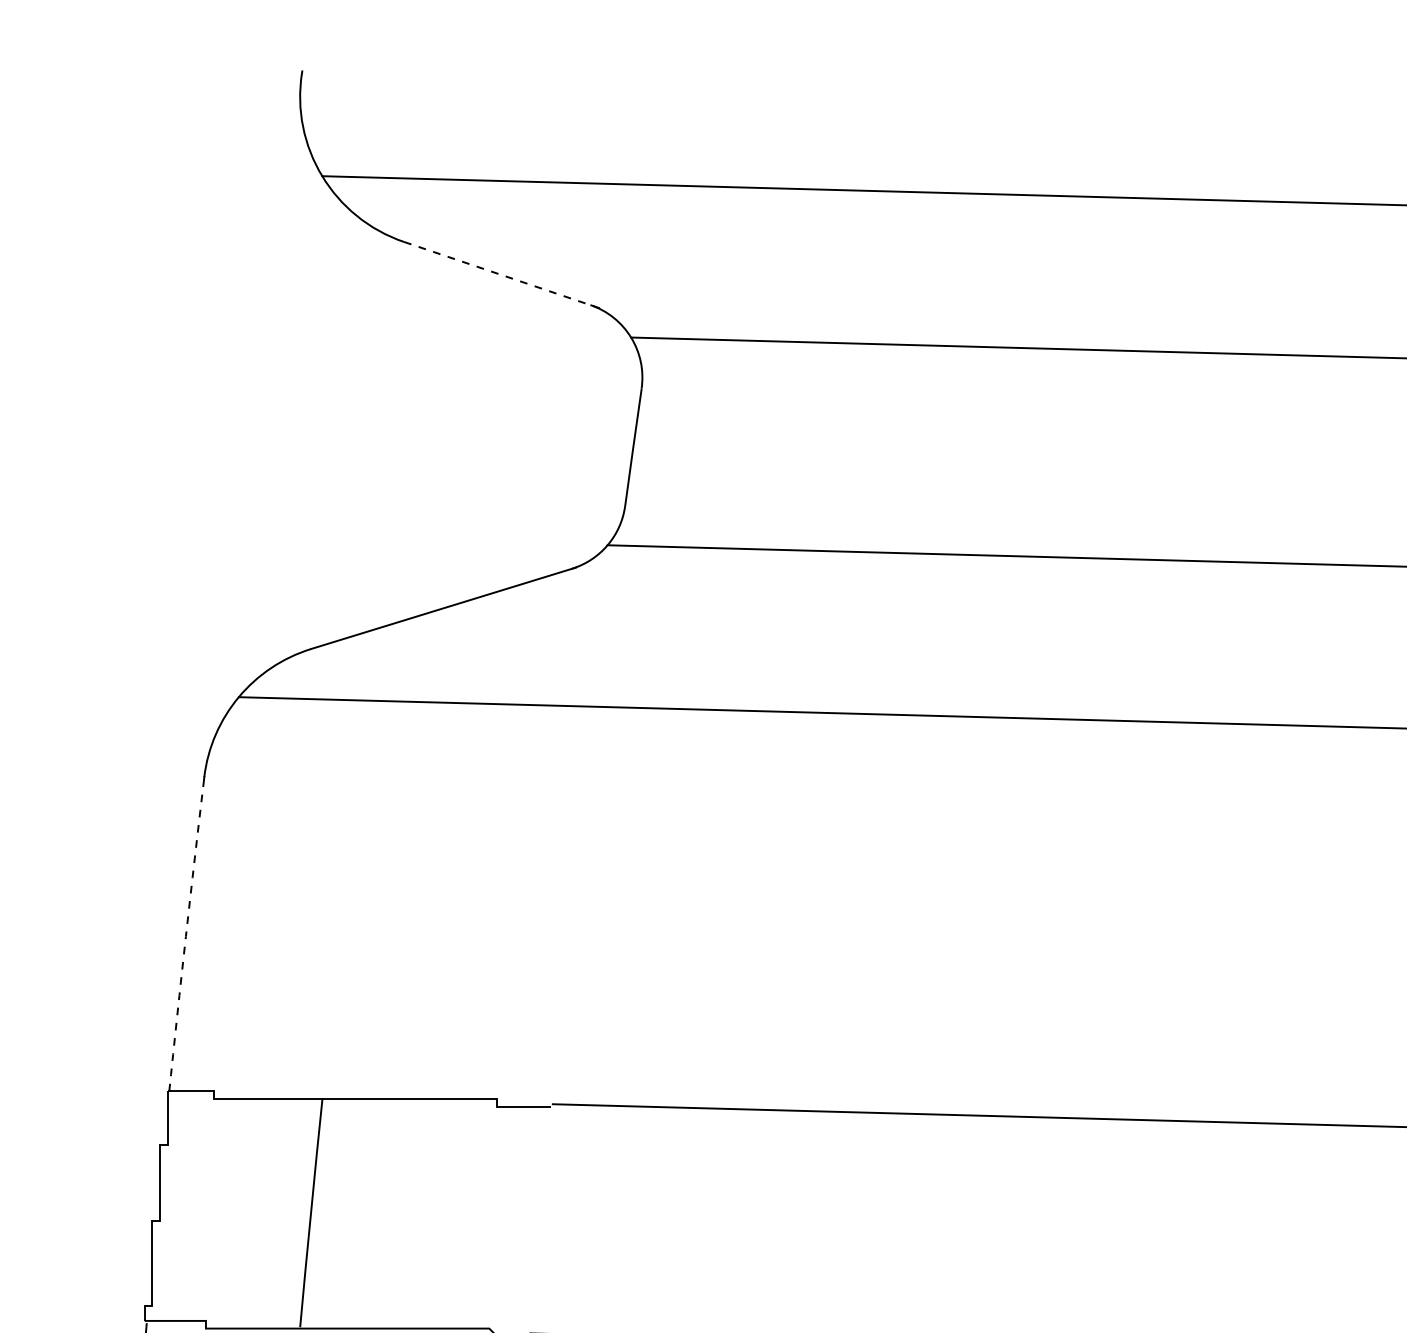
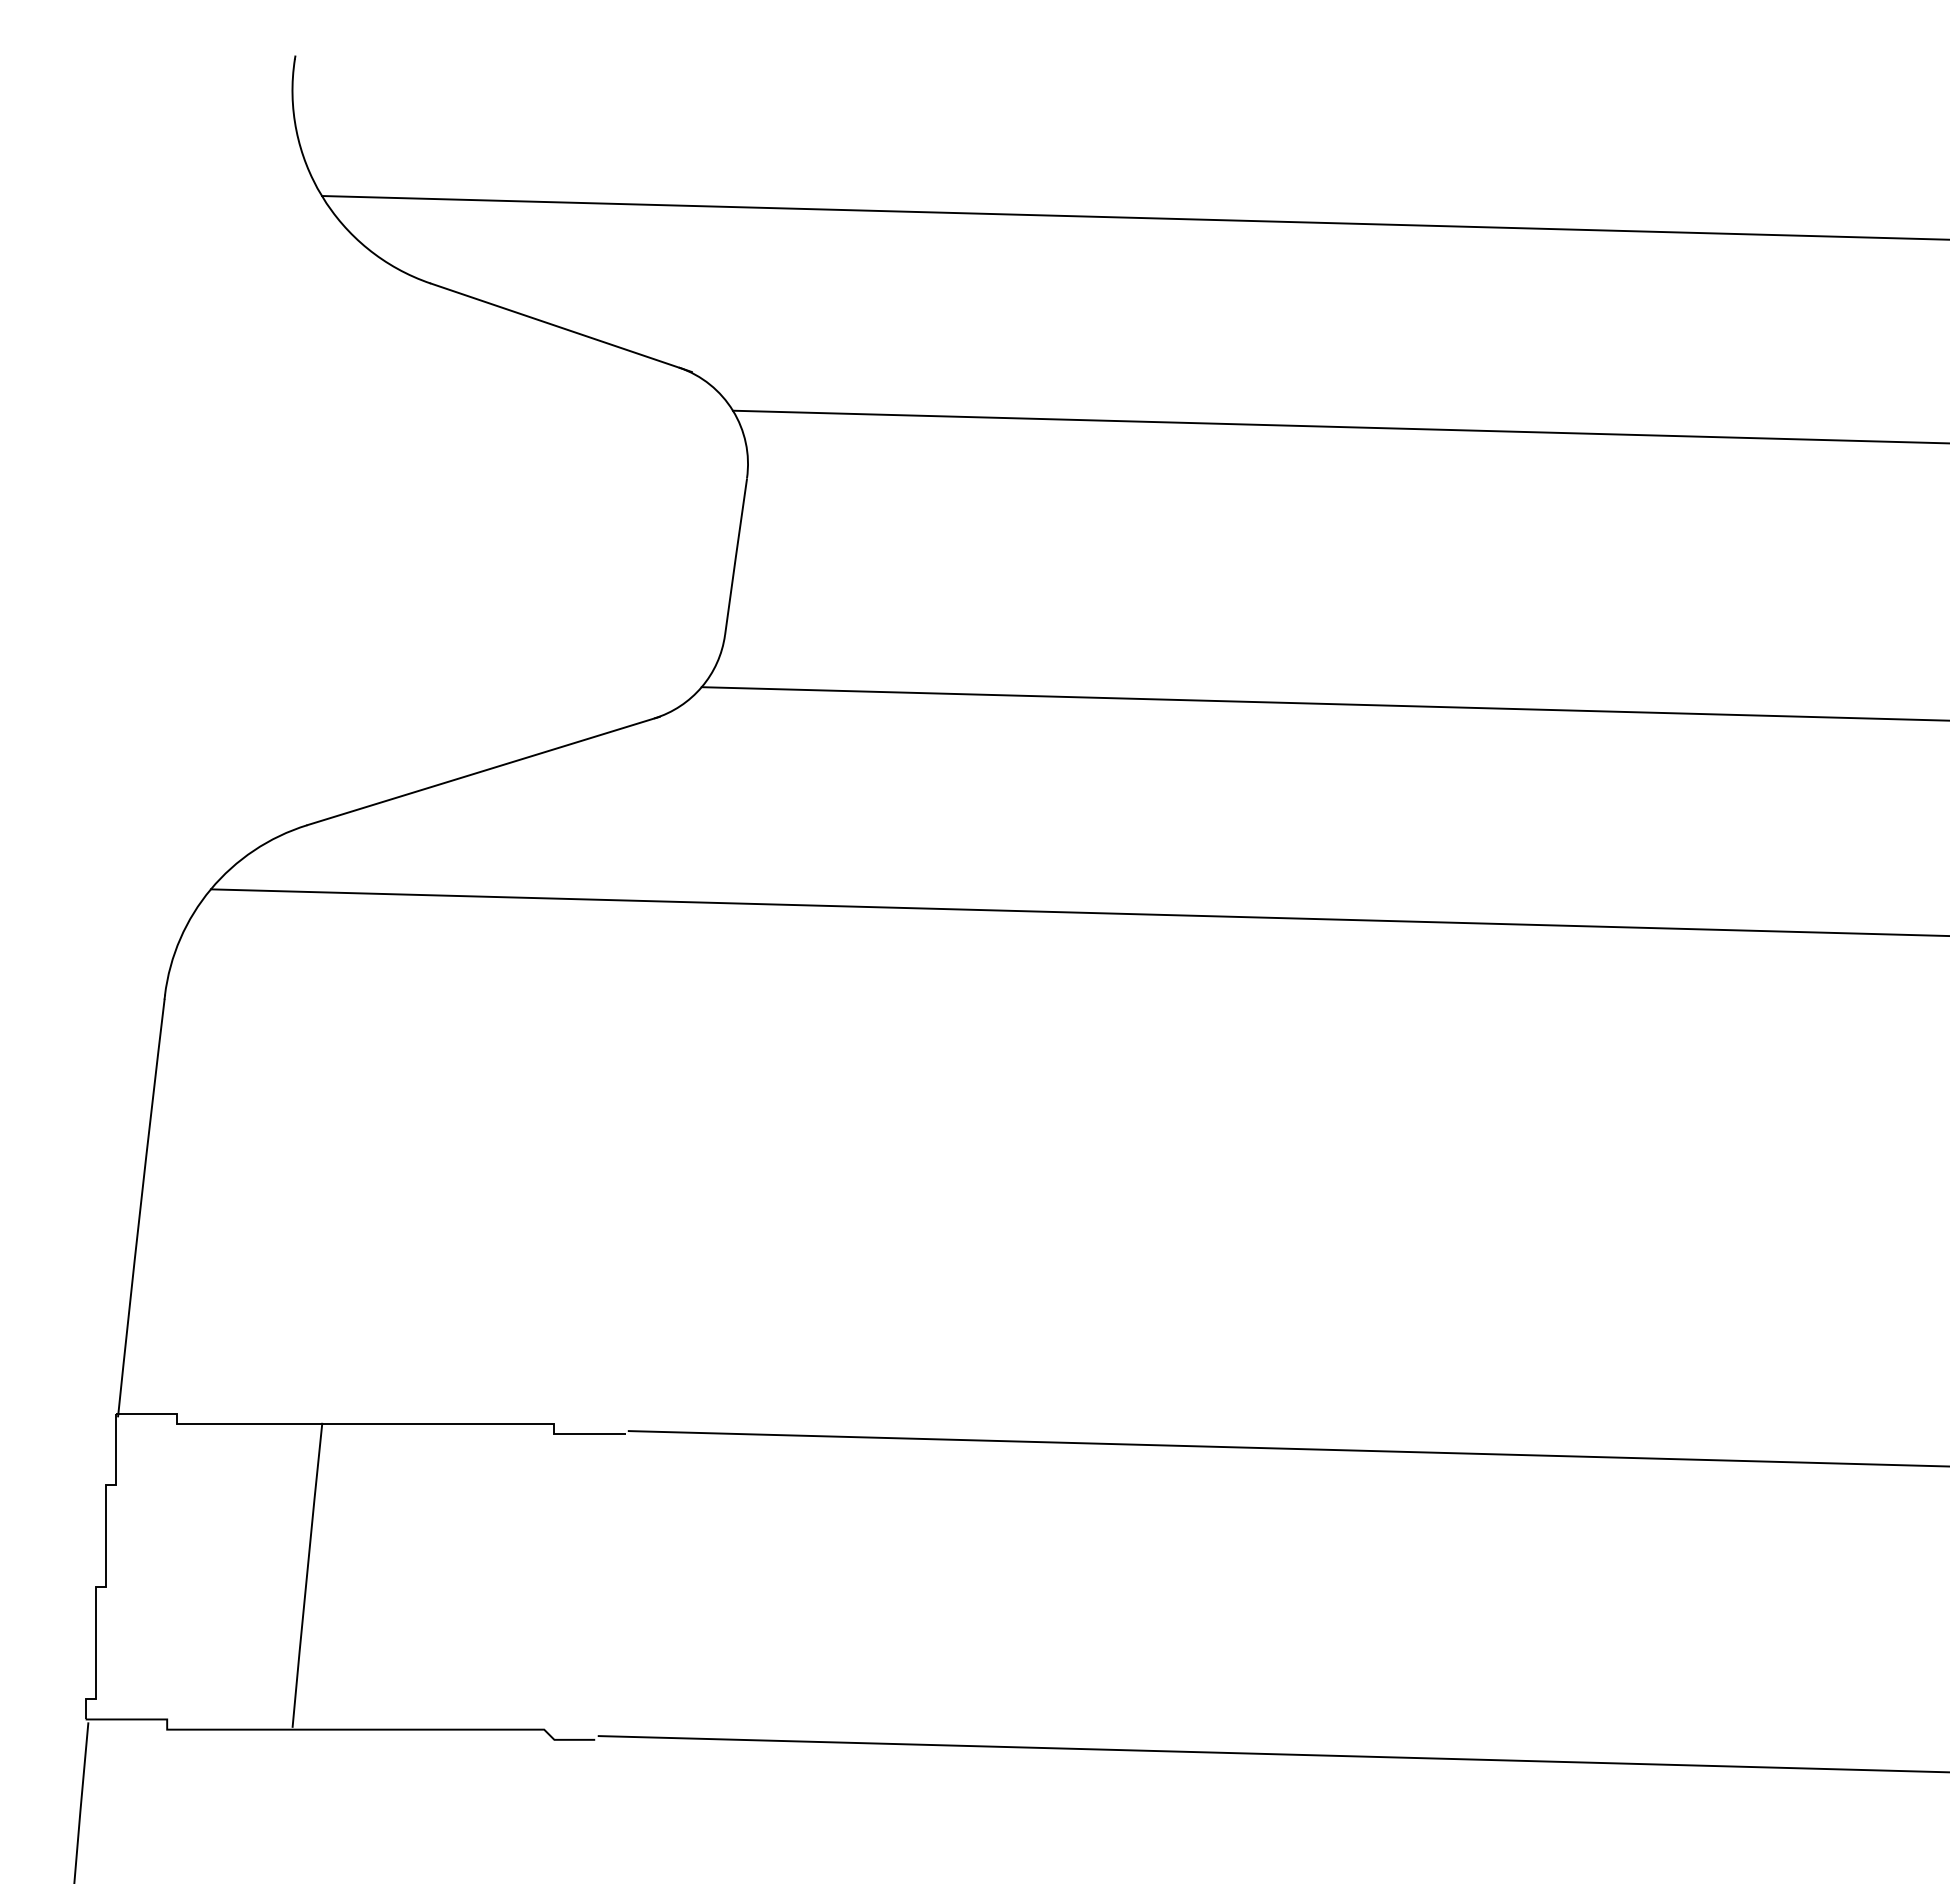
line: (502, 275) -> (561, 327), dashed -> solid
arc: (185, 936) -> (140, 1207), dashed -> solid

